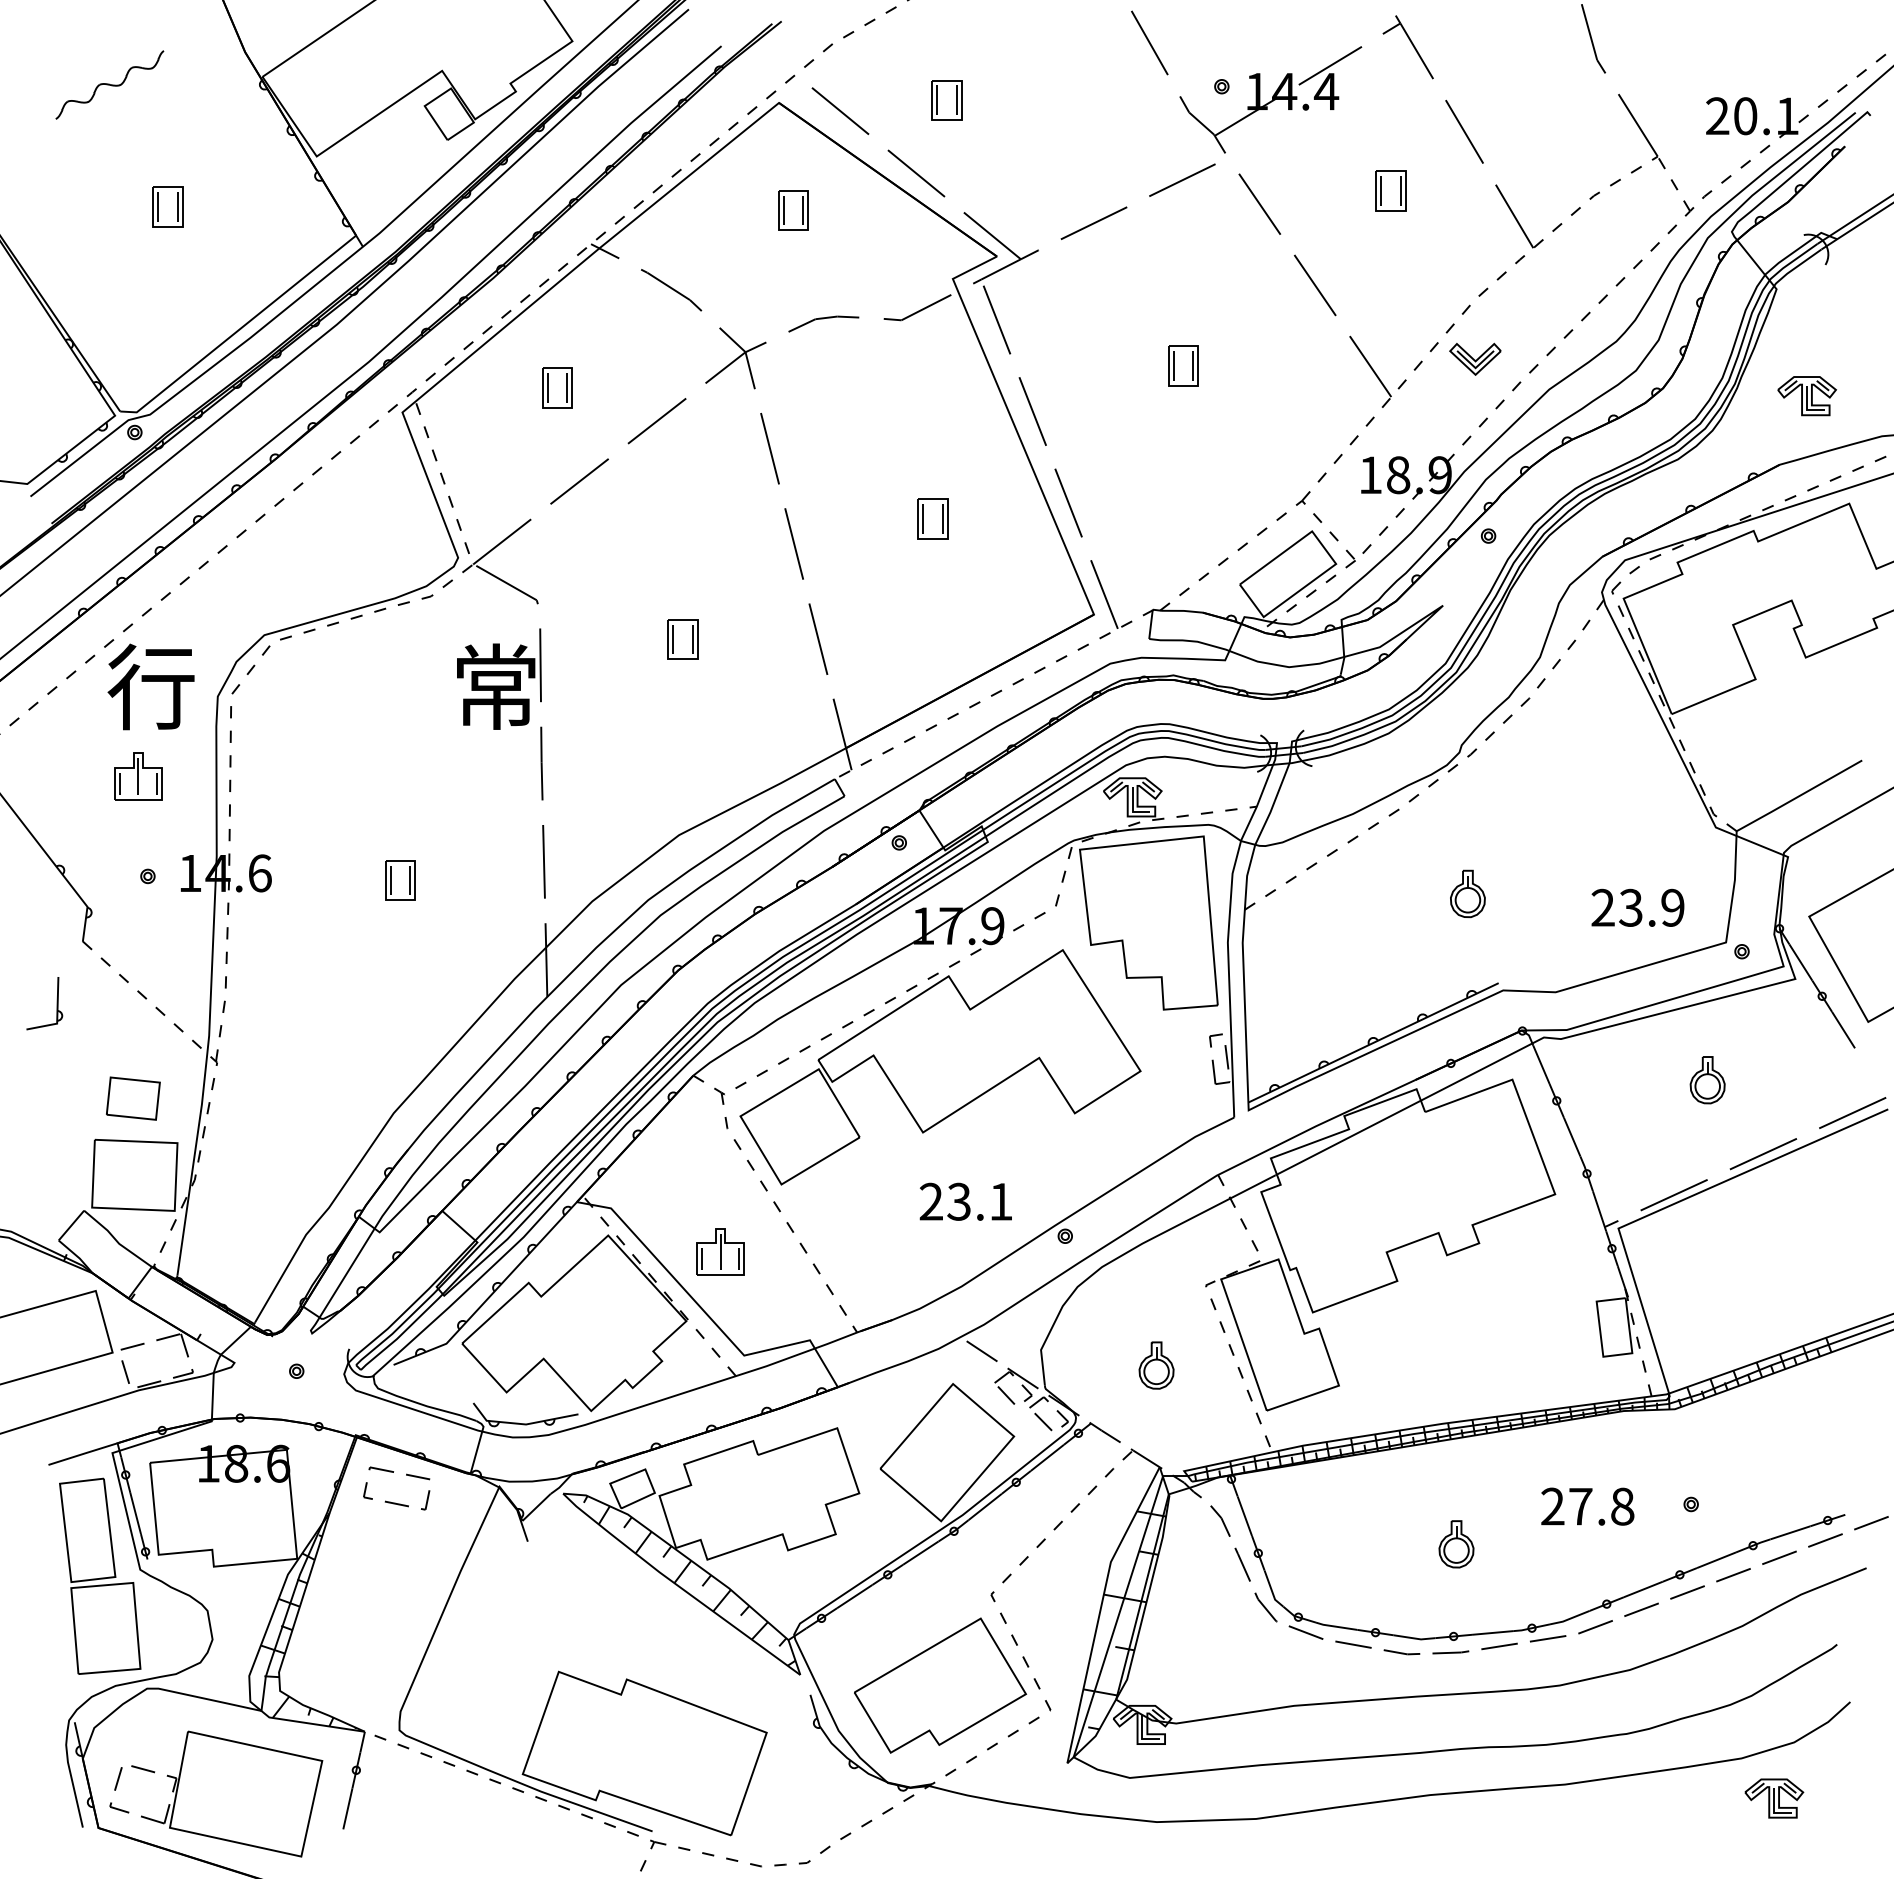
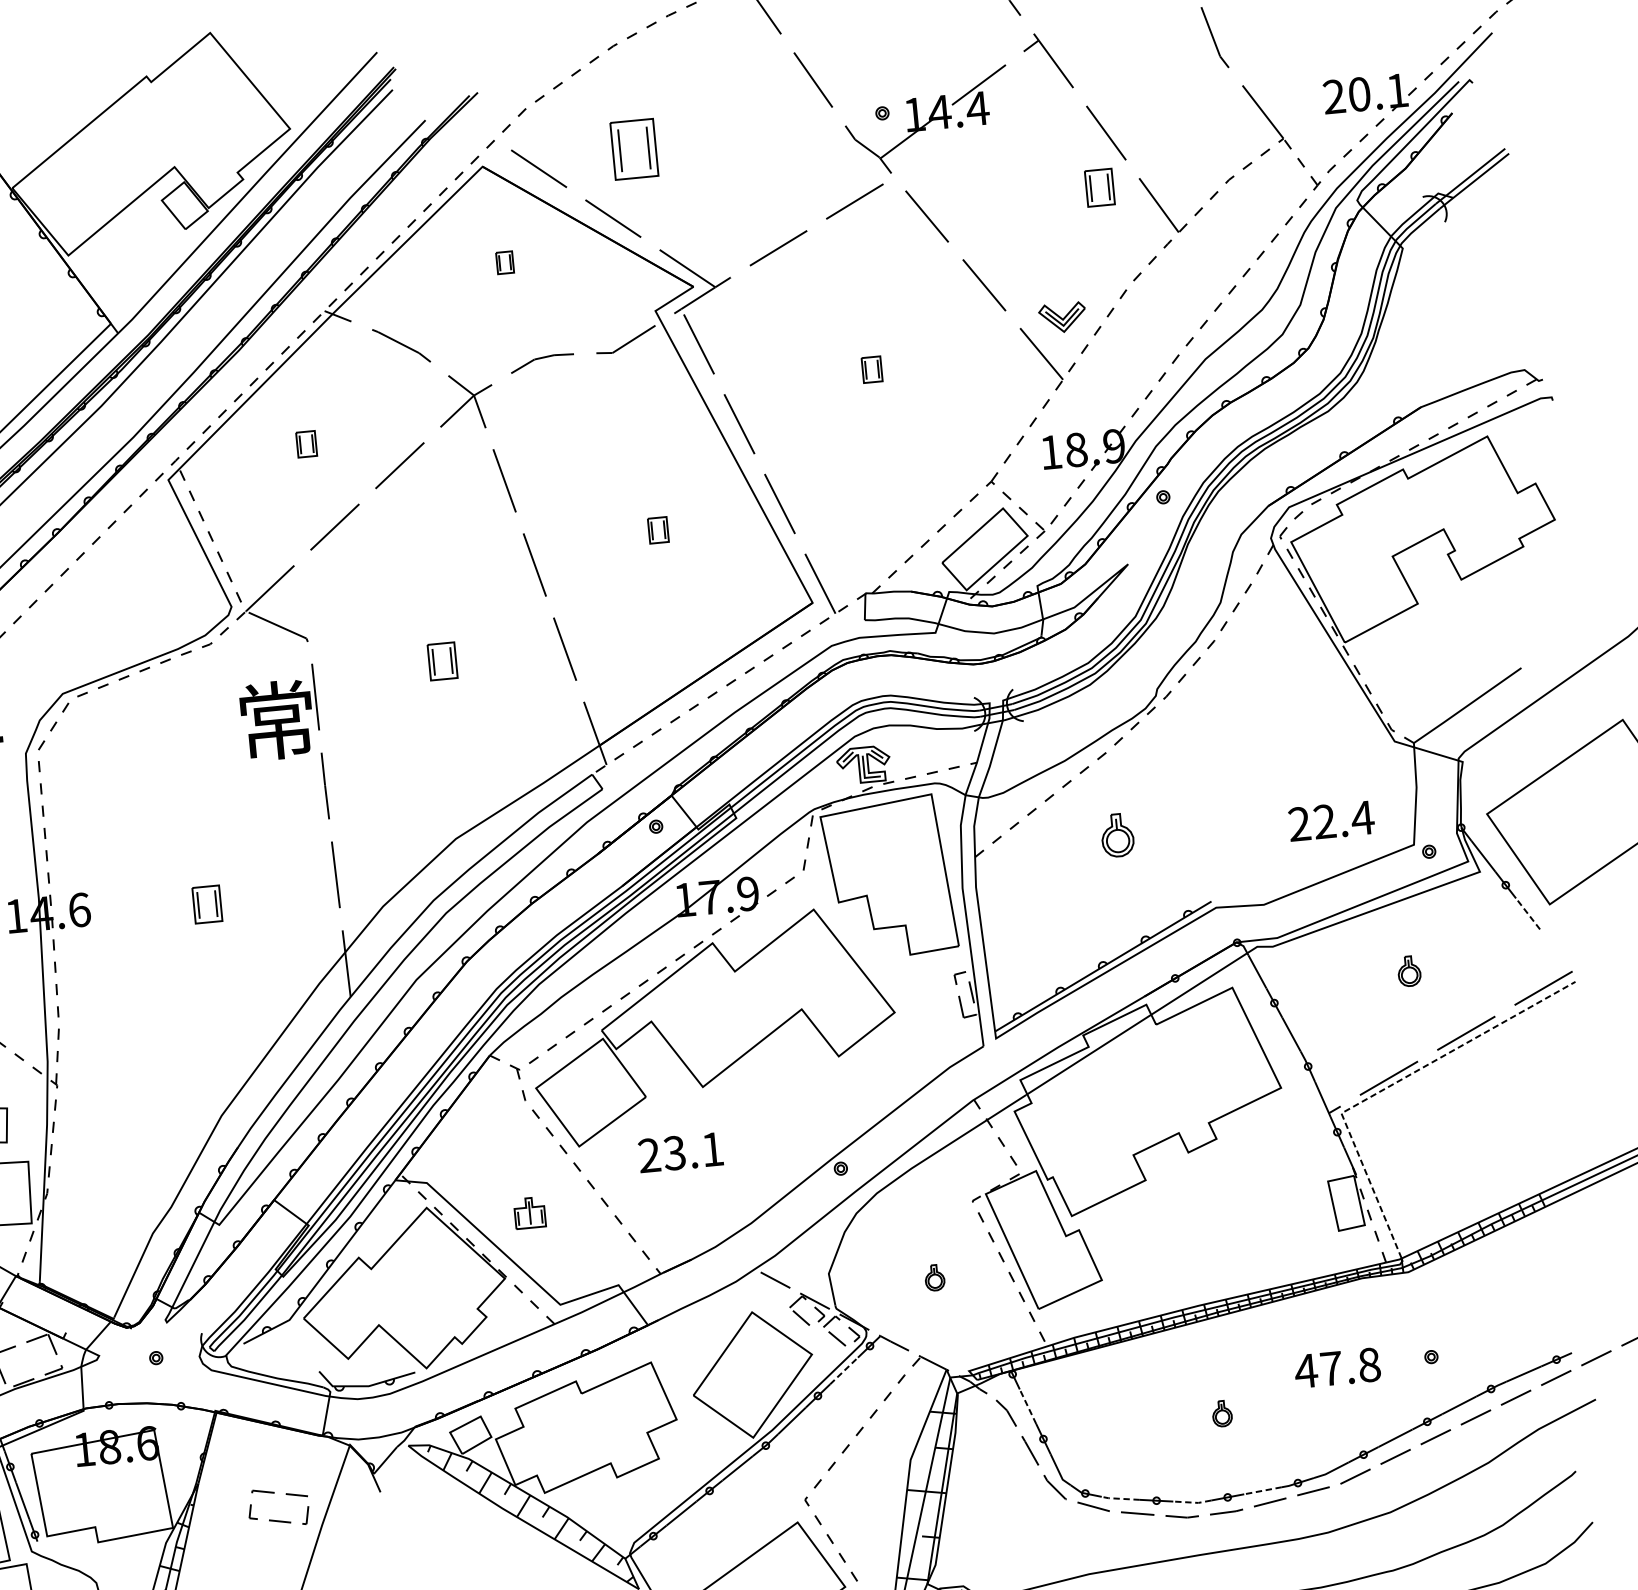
part: (946, 100) -> (634, 149), size x1.6
part: (1390, 190) -> (1099, 187), moved
part: (793, 210) -> (505, 262), size x0.6
part: (1475, 358) -> (1062, 317), moved
part: (1183, 365) -> (872, 369), size x0.7
part: (557, 387) -> (306, 443), size x0.7
part: (1806, 396) -> (1439, 343), removed
part: (932, 518) -> (657, 529), size x0.7
part: (1467, 893) -> (1117, 834), moved
text: (1652, 907) -> (1344, 819), 23.9 -> 22.4
line: (1843, 1030) -> (1528, 914), solid -> dashed
part: (1707, 1080) -> (1409, 971), size x0.7
text: (965, 1201) -> (680, 1152), moved
line: (1674, 1203) -> (1390, 1085), solid -> dashed
part: (720, 1251) -> (529, 1212), size x0.7
part: (1156, 1365) -> (934, 1277), size x0.6
line: (1047, 1457) -> (844, 1370), solid -> dashed
part: (395, 1502) -> (278, 1520), moved
text: (1552, 1506) -> (1305, 1371), 27.8 -> 47.8
line: (1244, 1515) -> (1027, 1406), solid -> dashed
part: (1456, 1544) -> (1222, 1413), size x0.6
line: (1335, 1626) -> (1119, 1498), solid -> dashed
line: (1492, 1632) -> (1262, 1490), solid -> dashed
line: (1415, 1638) -> (1193, 1502), solid -> dashed

